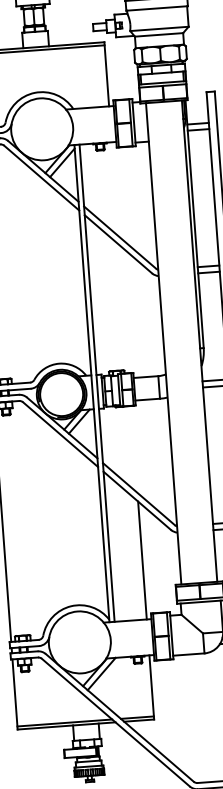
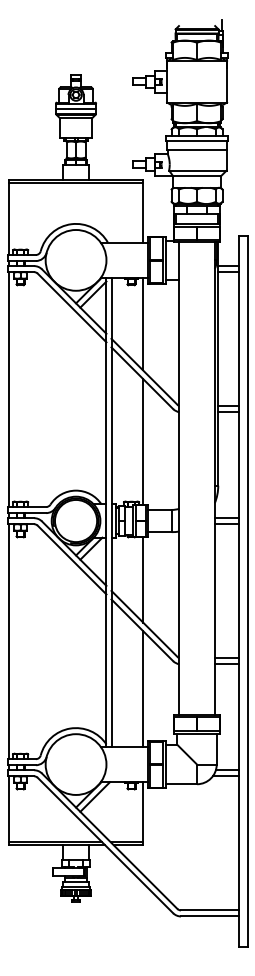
line: (115, 189) -> (143, 324), added
line: (124, 308) -> (143, 441), added
line: (134, 449) -> (143, 579), added

